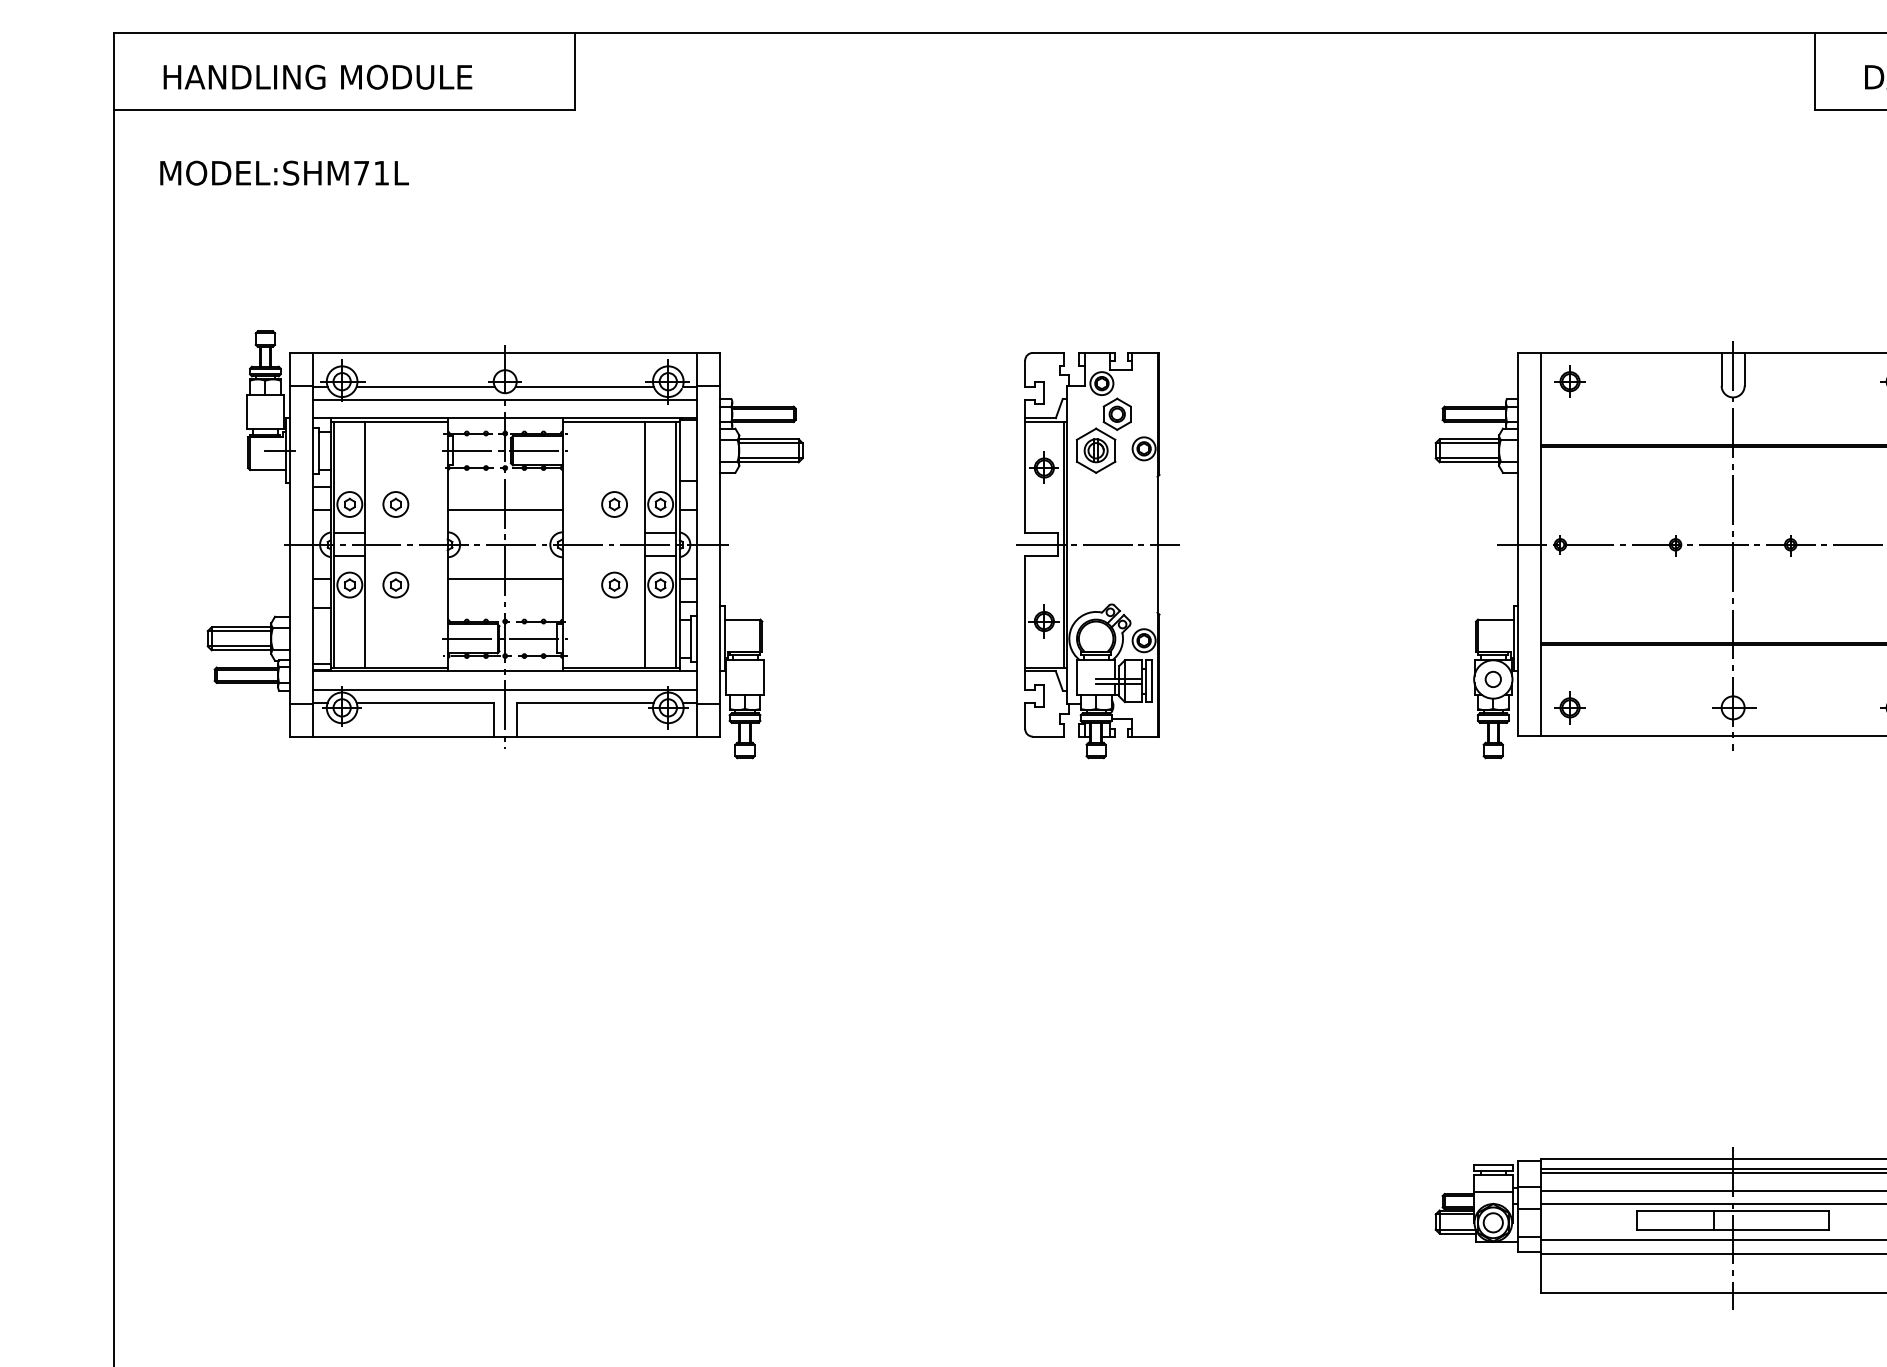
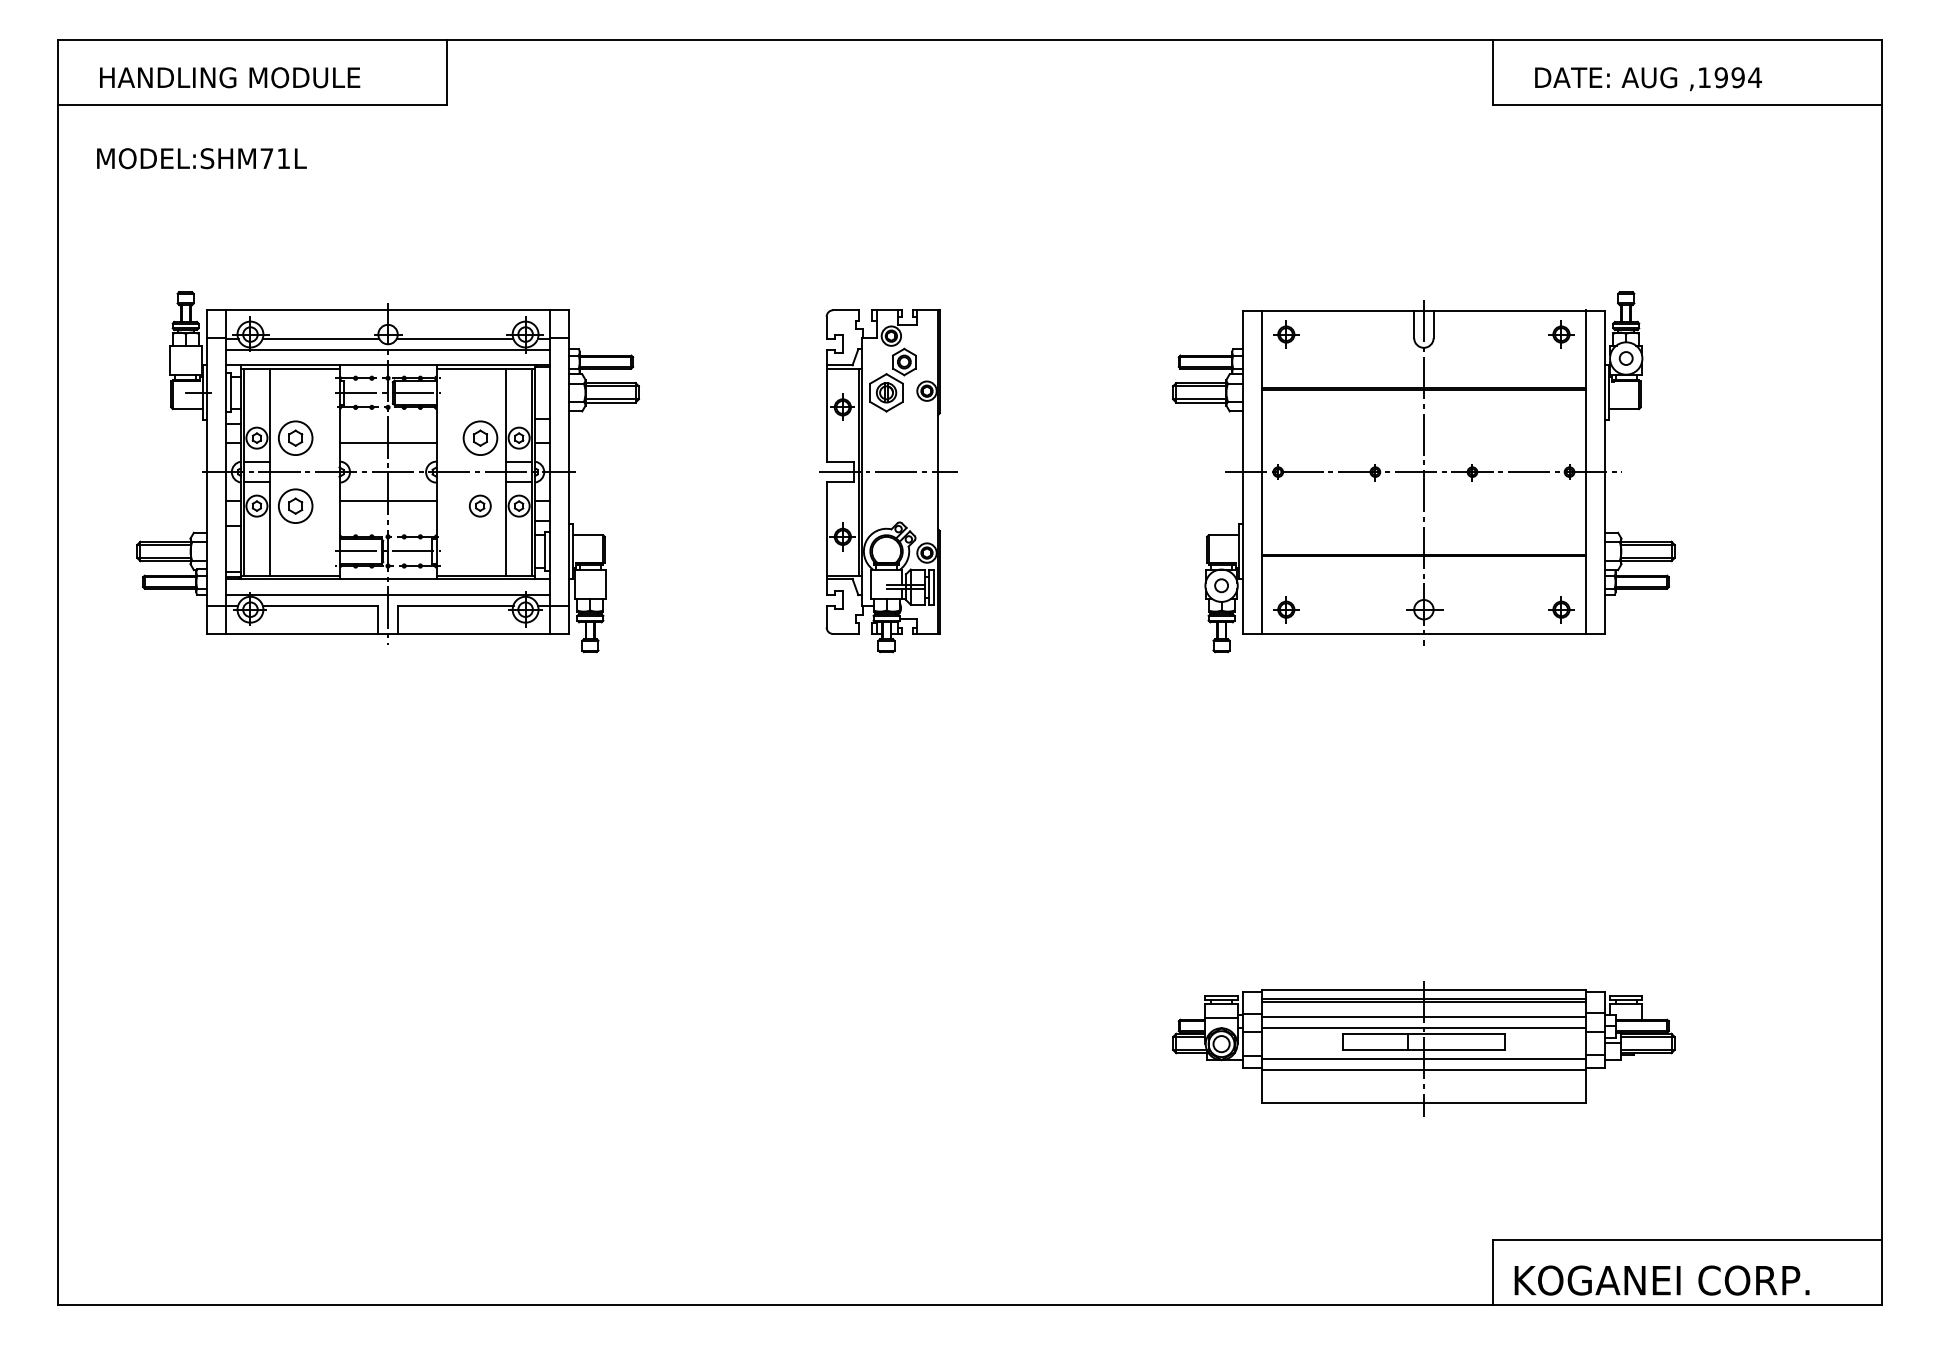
part: (395, 503) -> (295, 437), size x1.6
part: (613, 503) -> (479, 437), size x1.6
part: (395, 584) -> (295, 505), size x1.6

